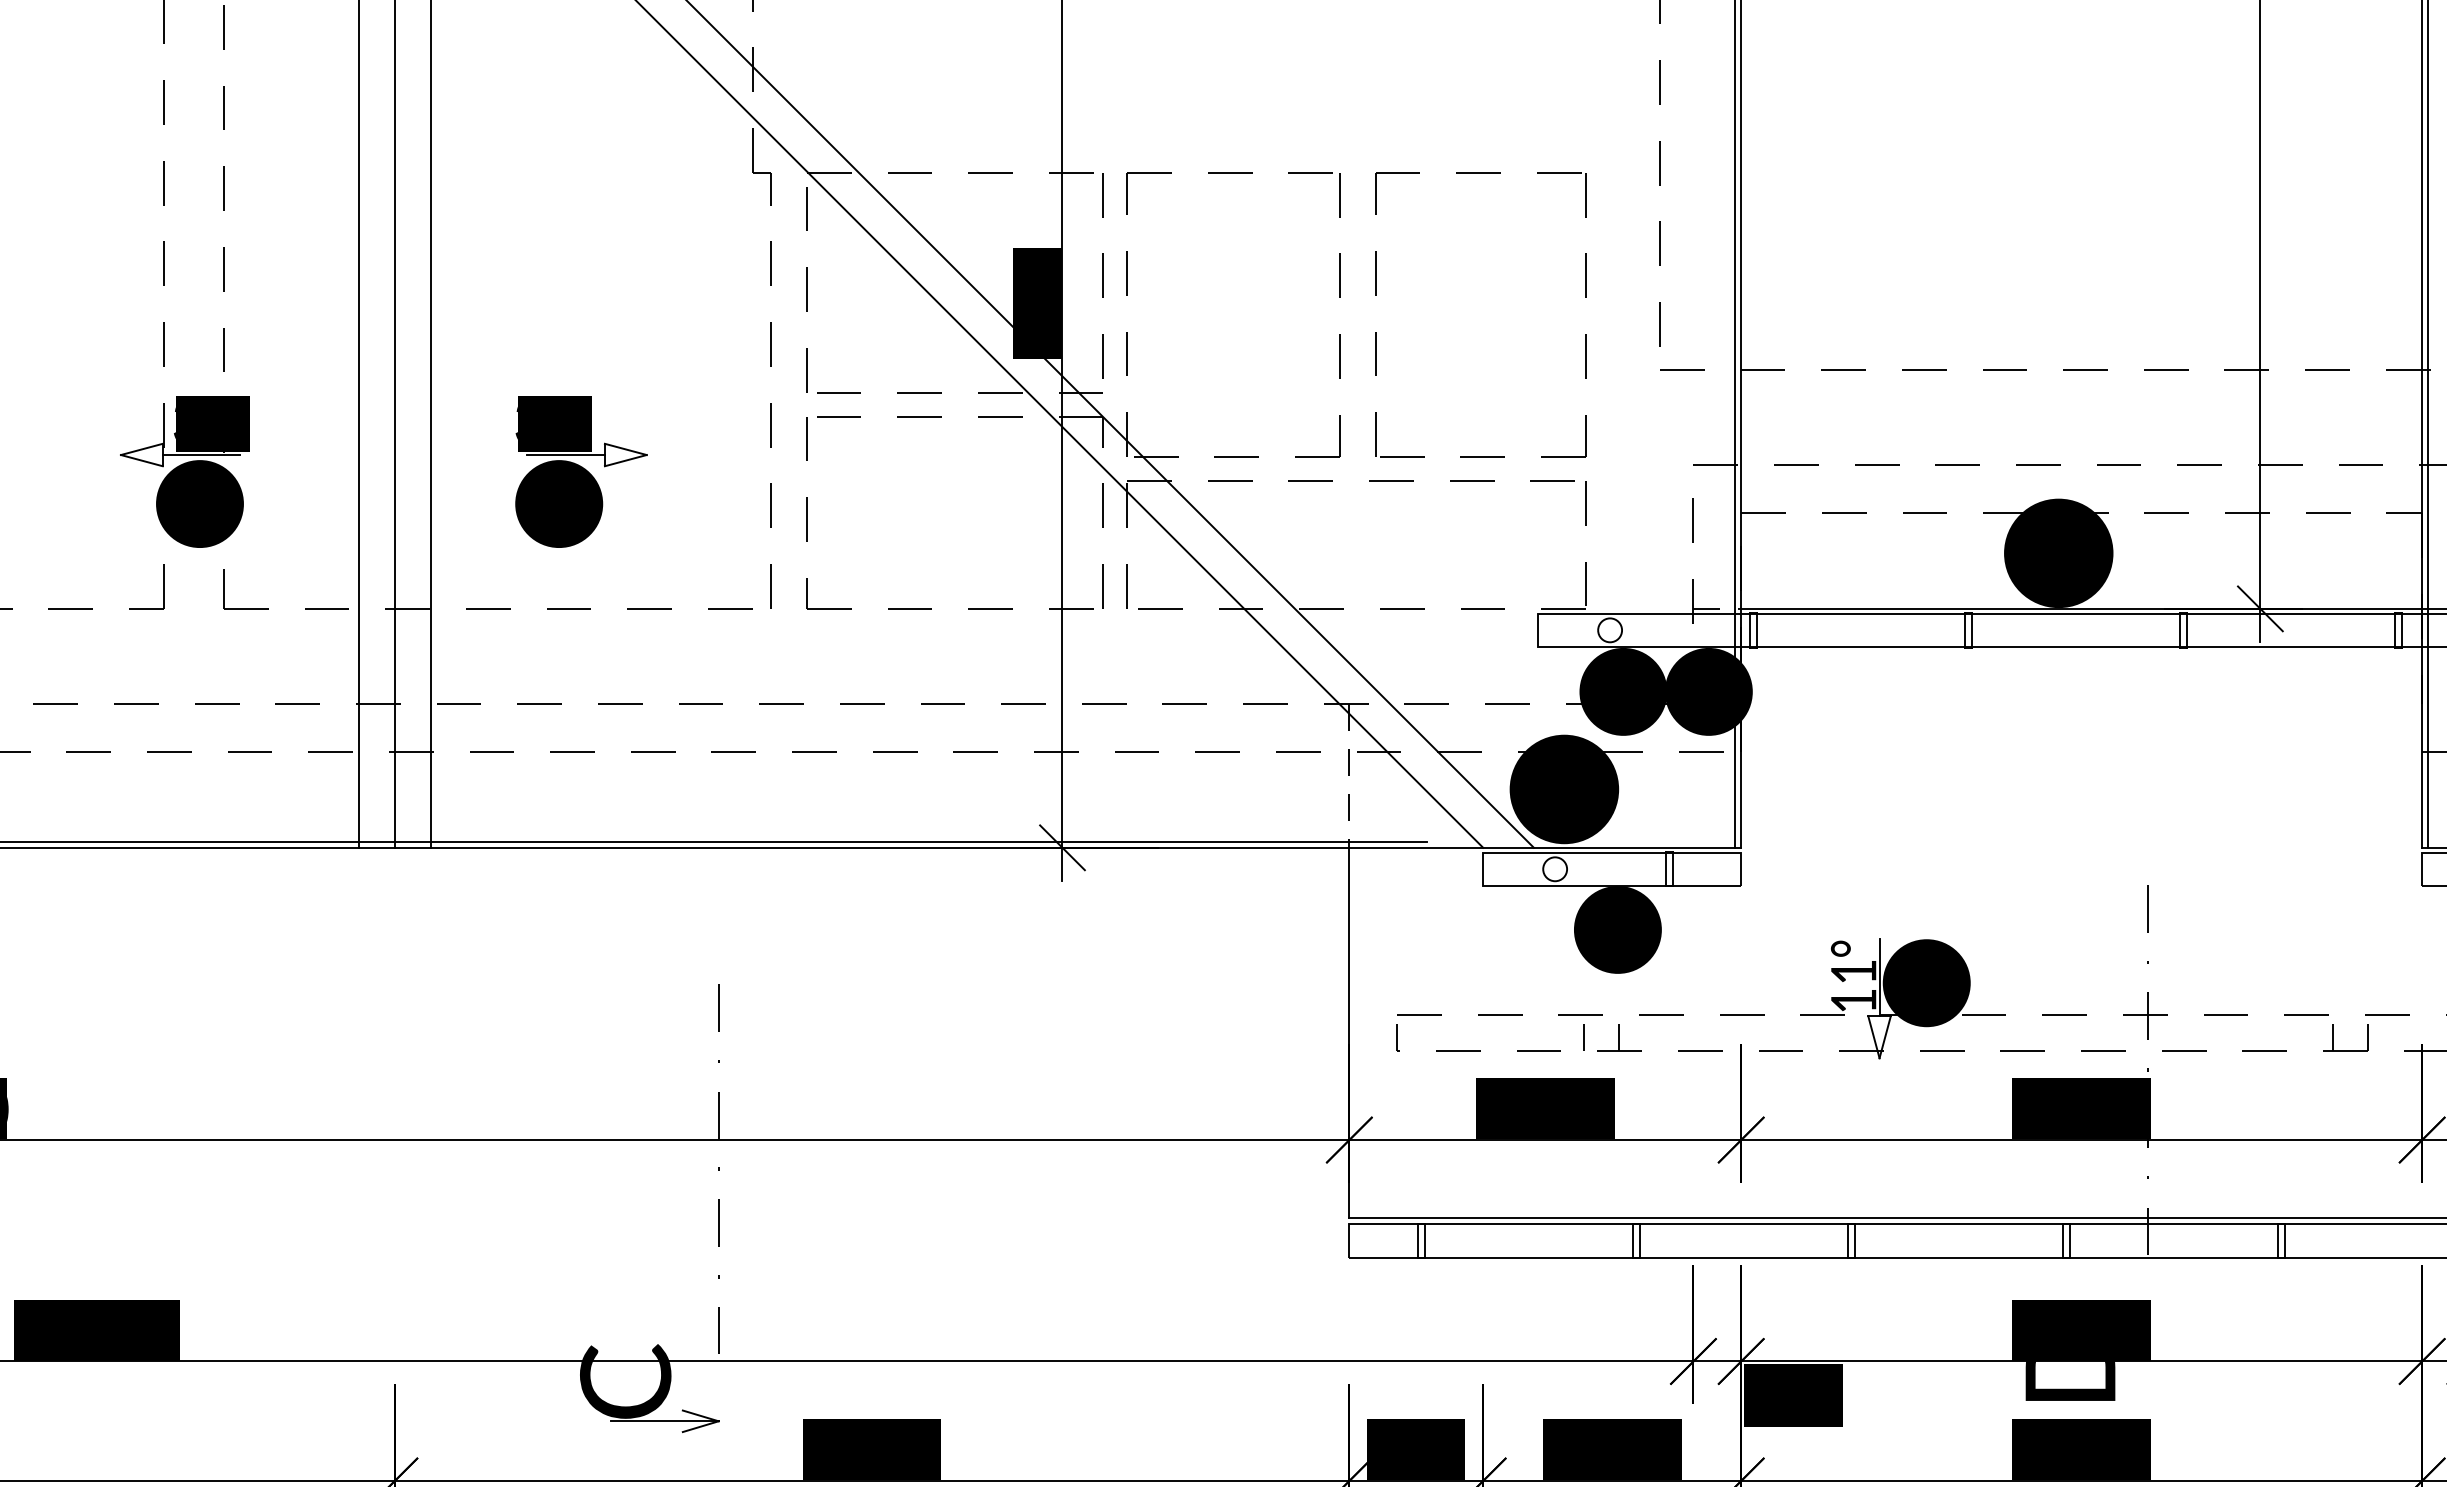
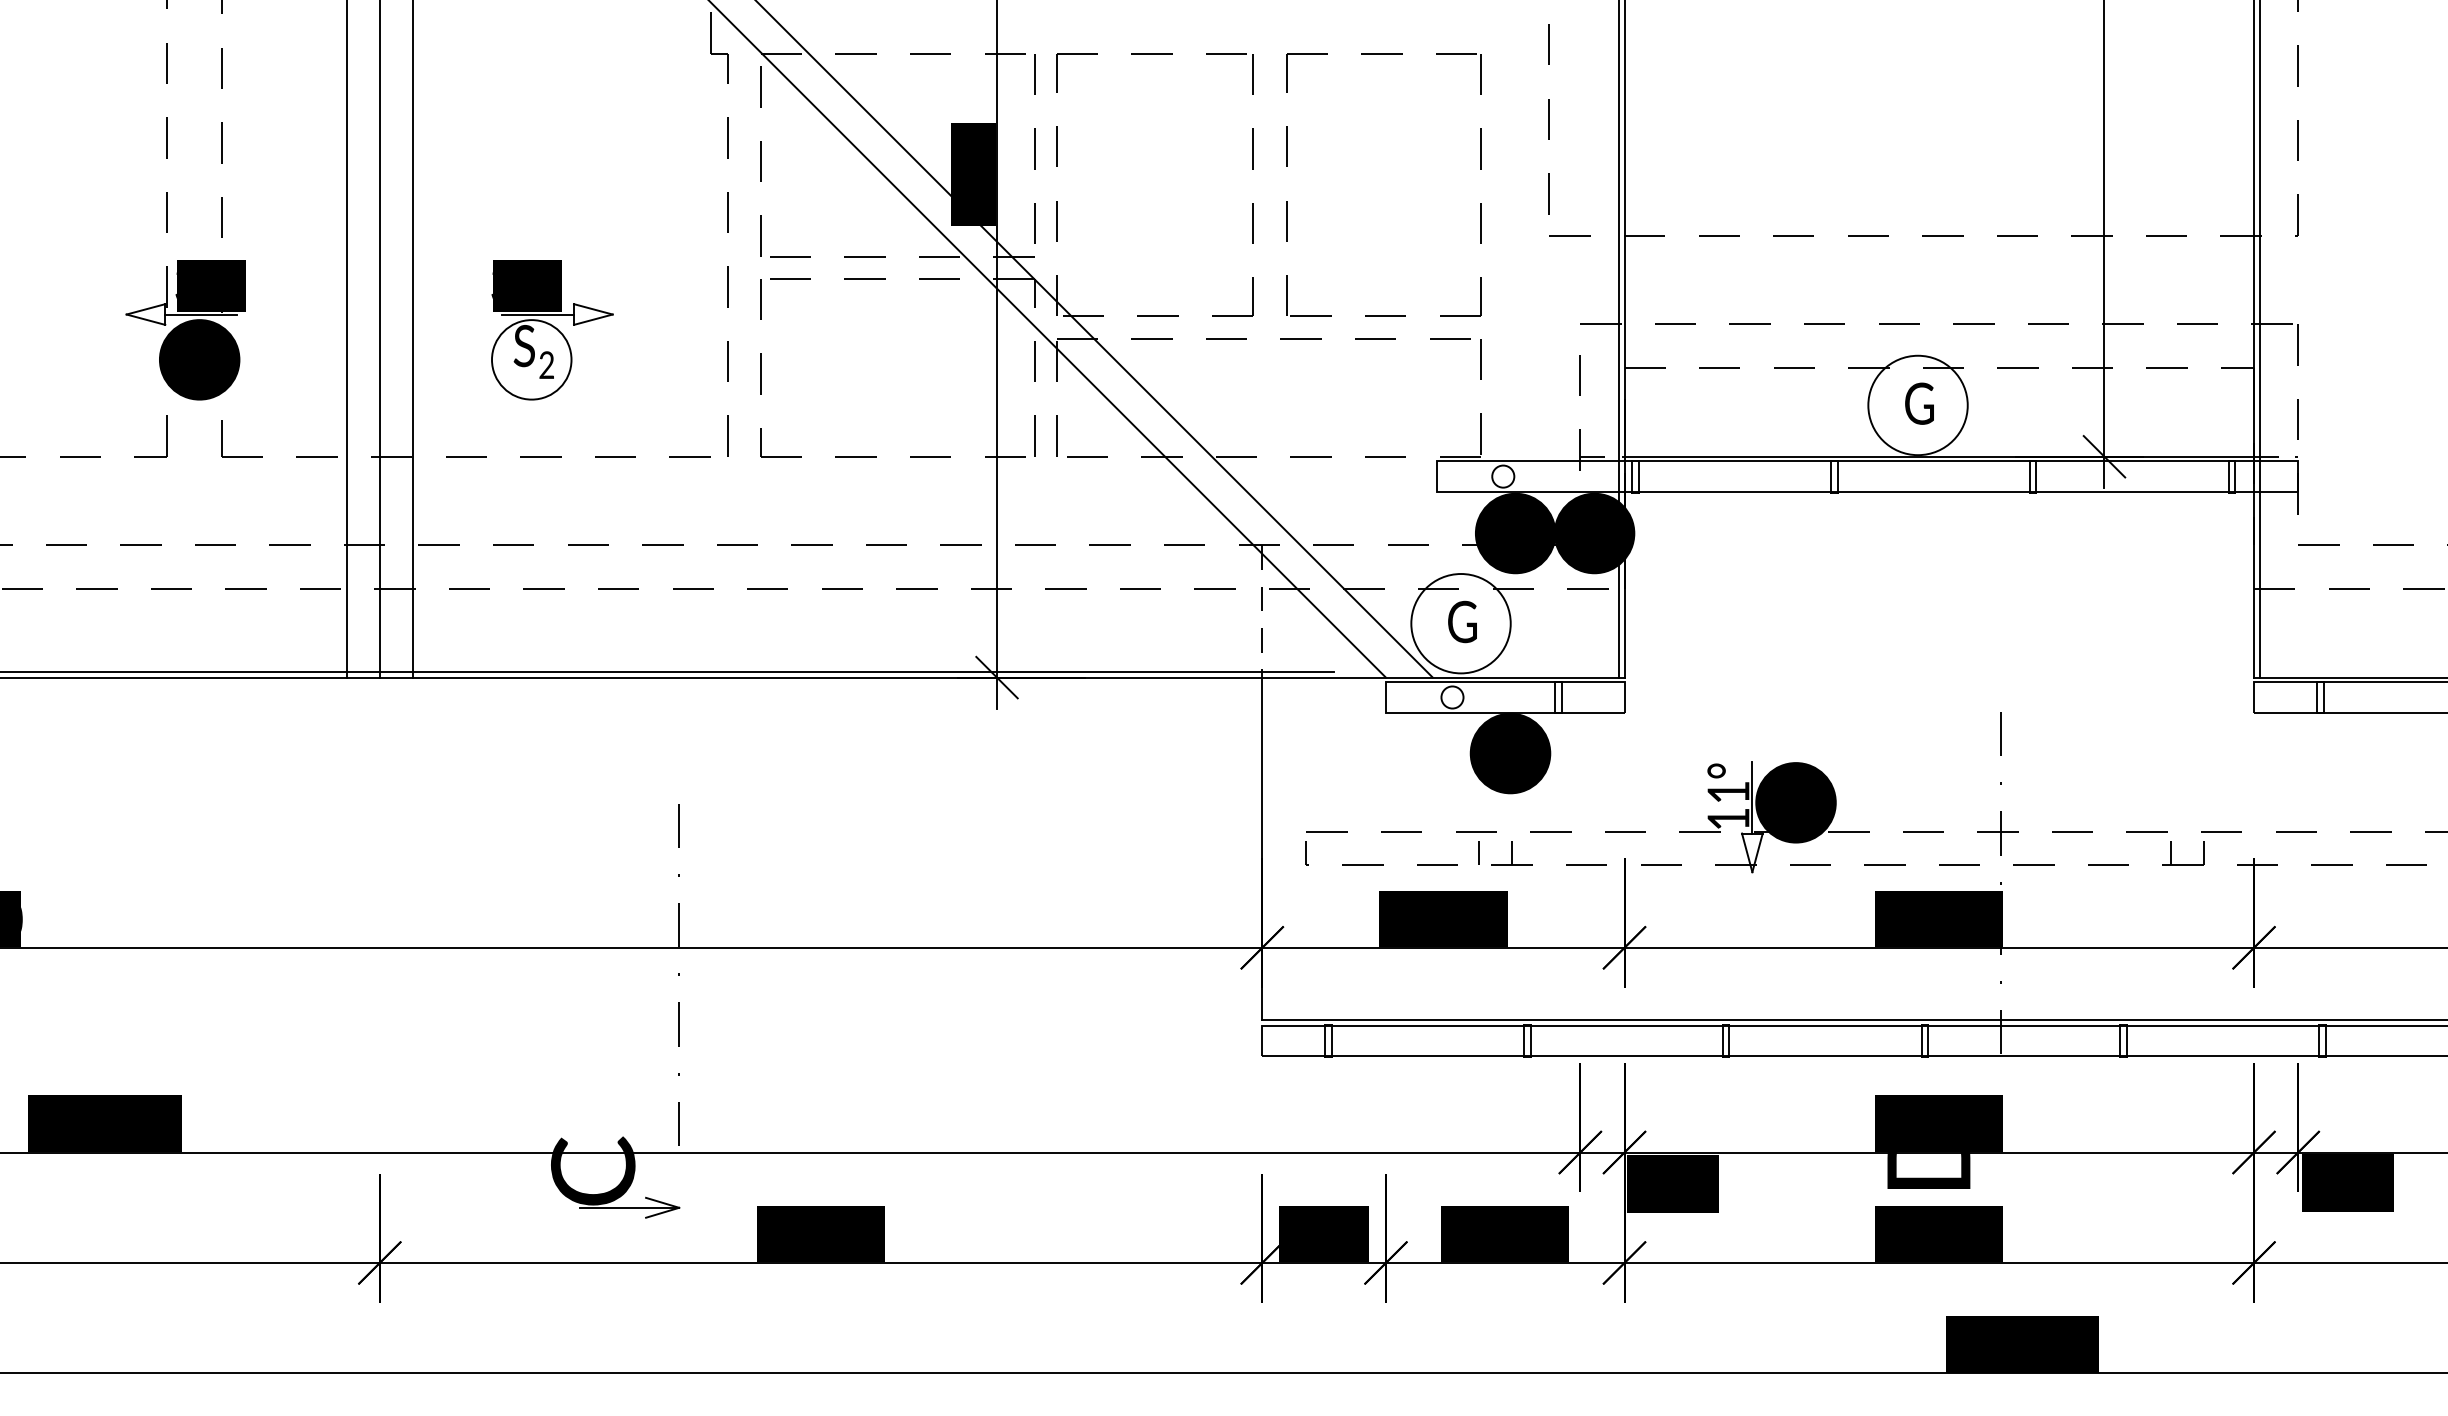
fill: (558, 503) -> (531, 359), removed
fill: (2058, 553) -> (1917, 405), removed
fill: (1563, 789) -> (1460, 623), removed

